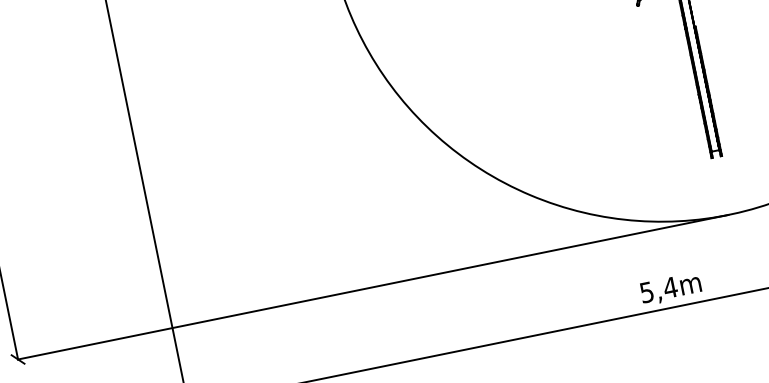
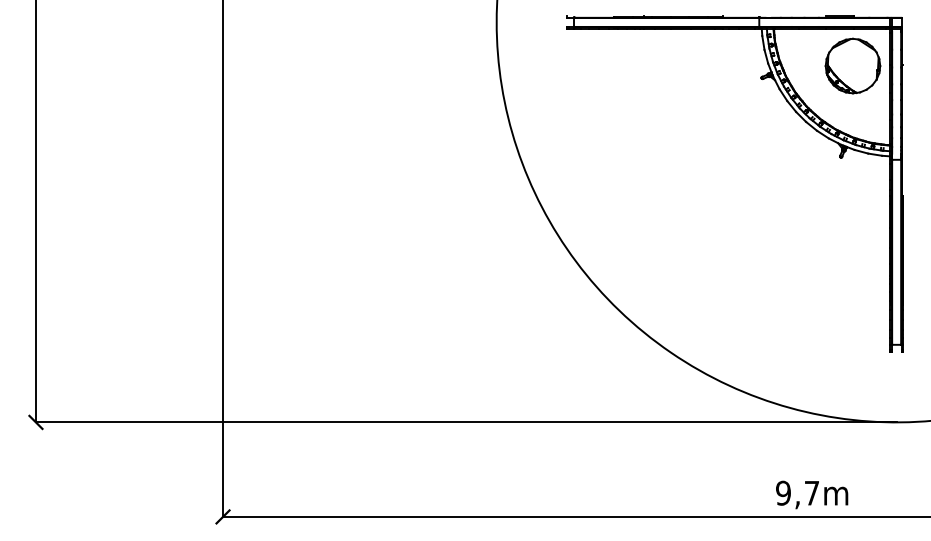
text: (658, 289) -> (797, 492), 5,4m -> 9,7m

